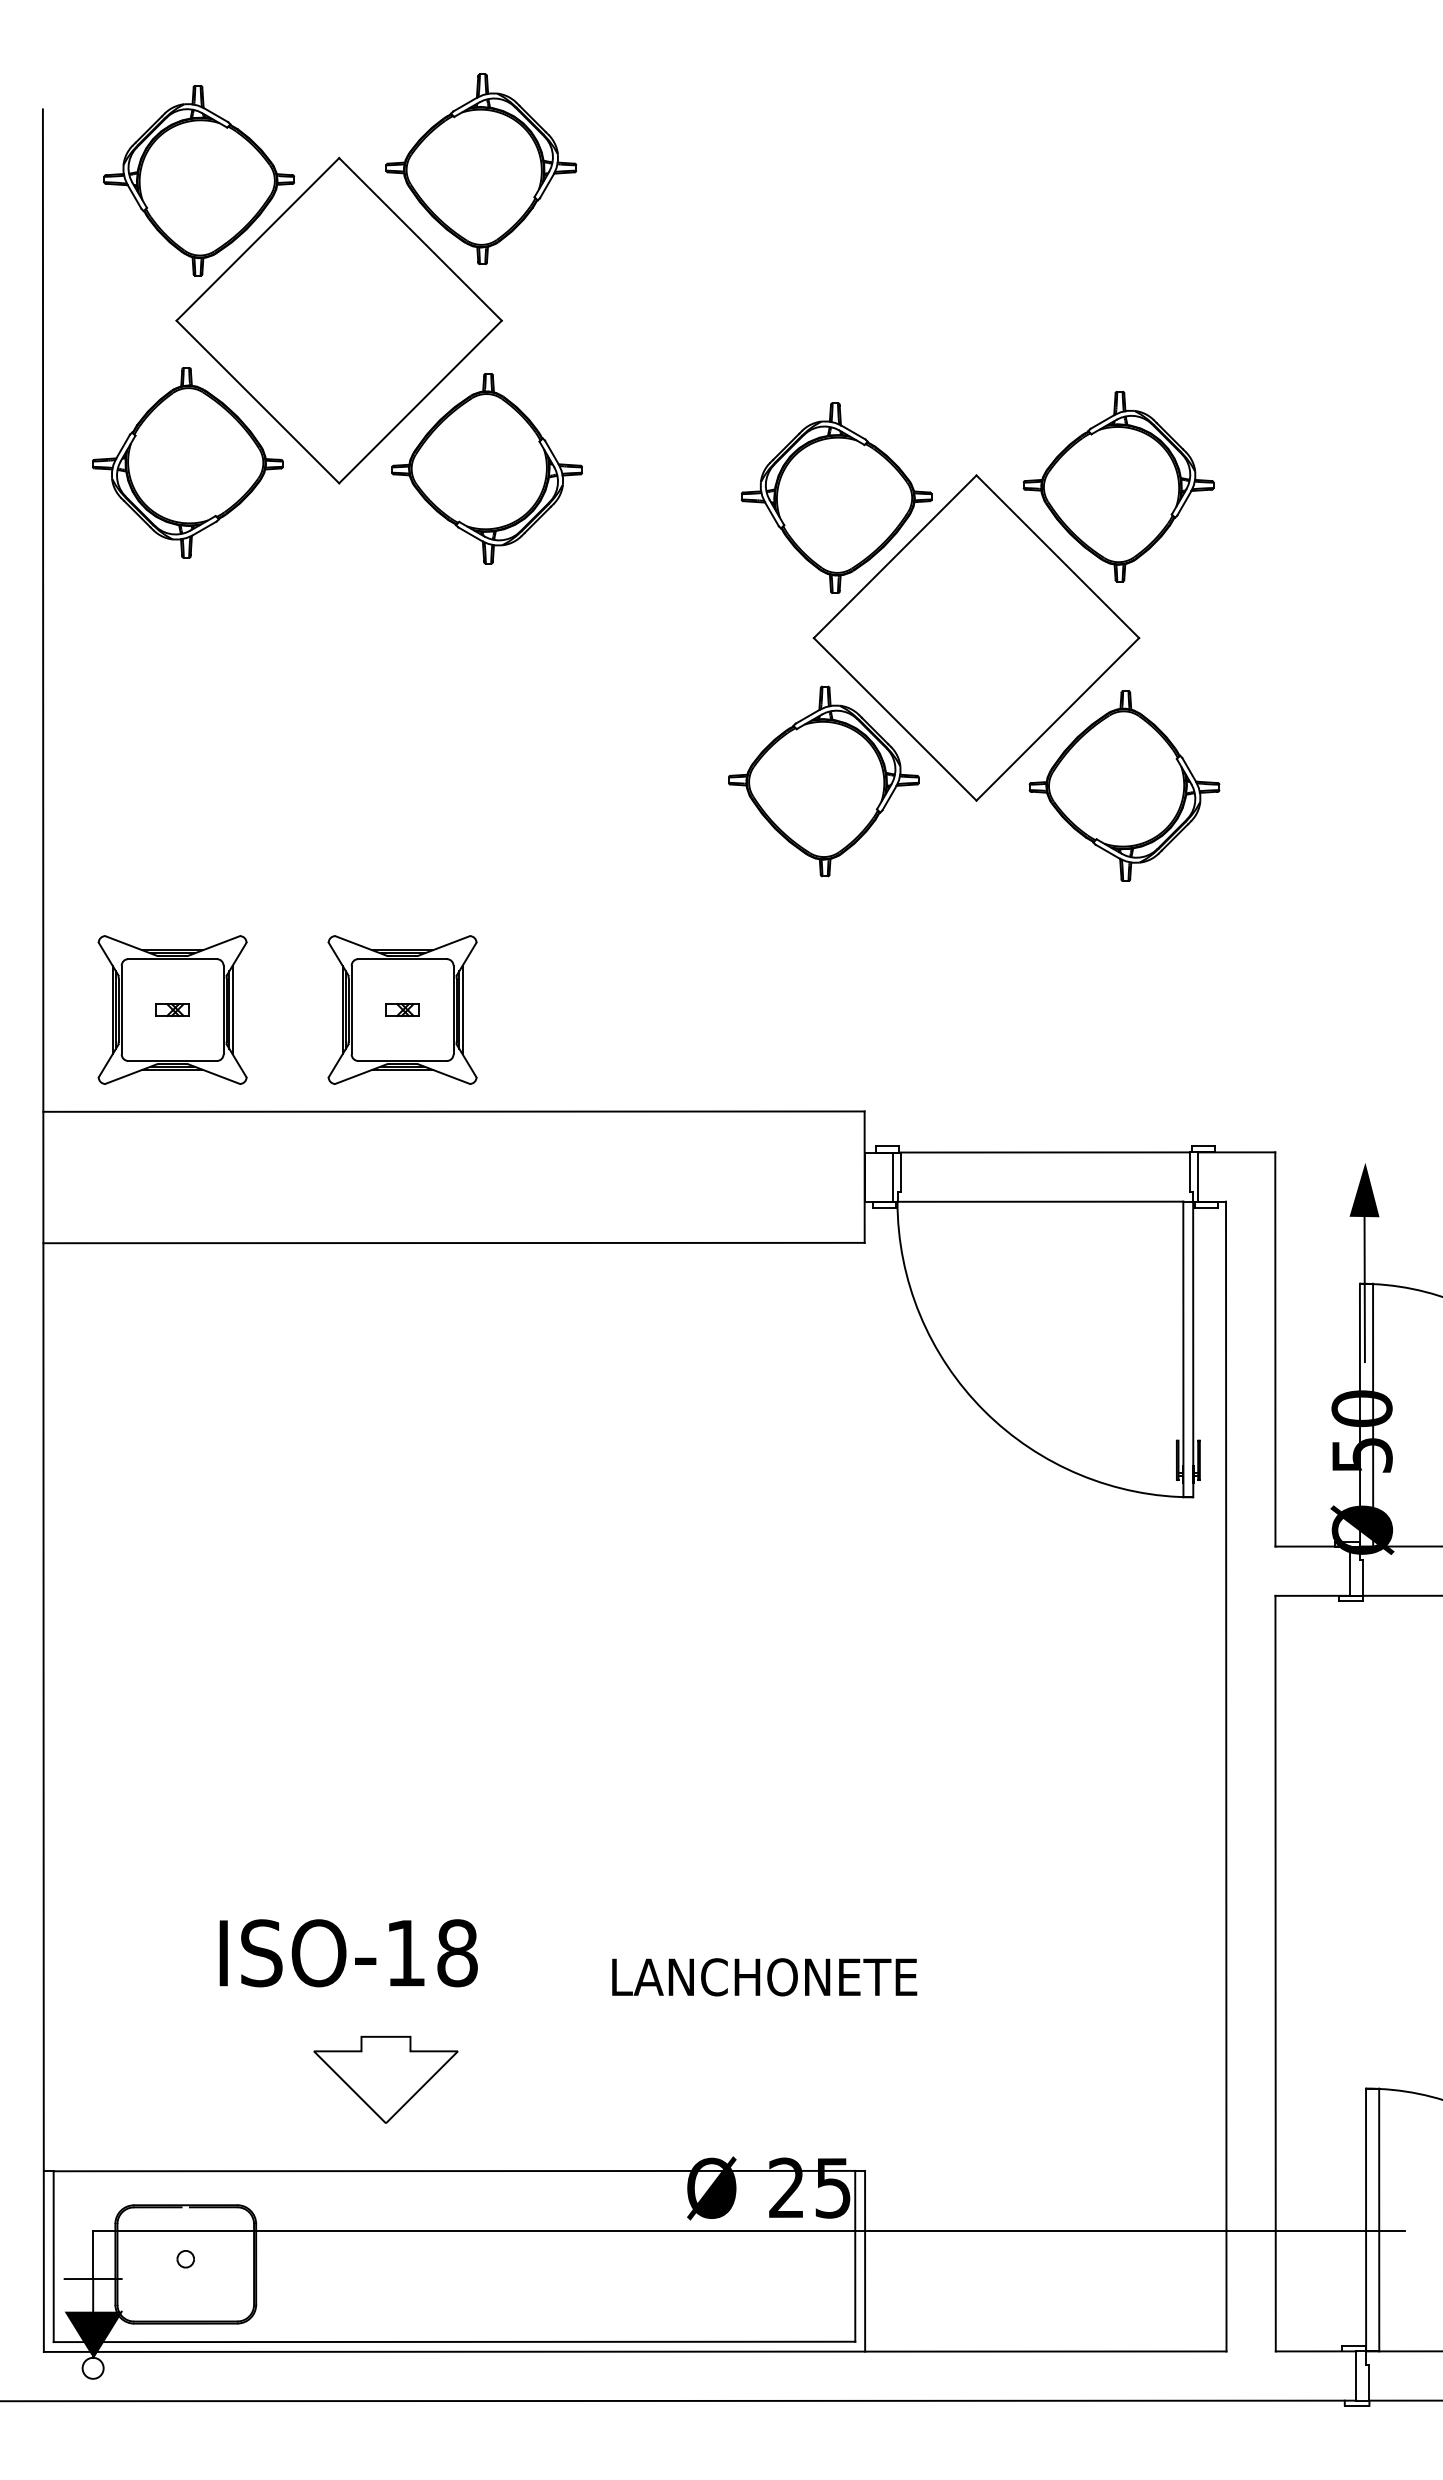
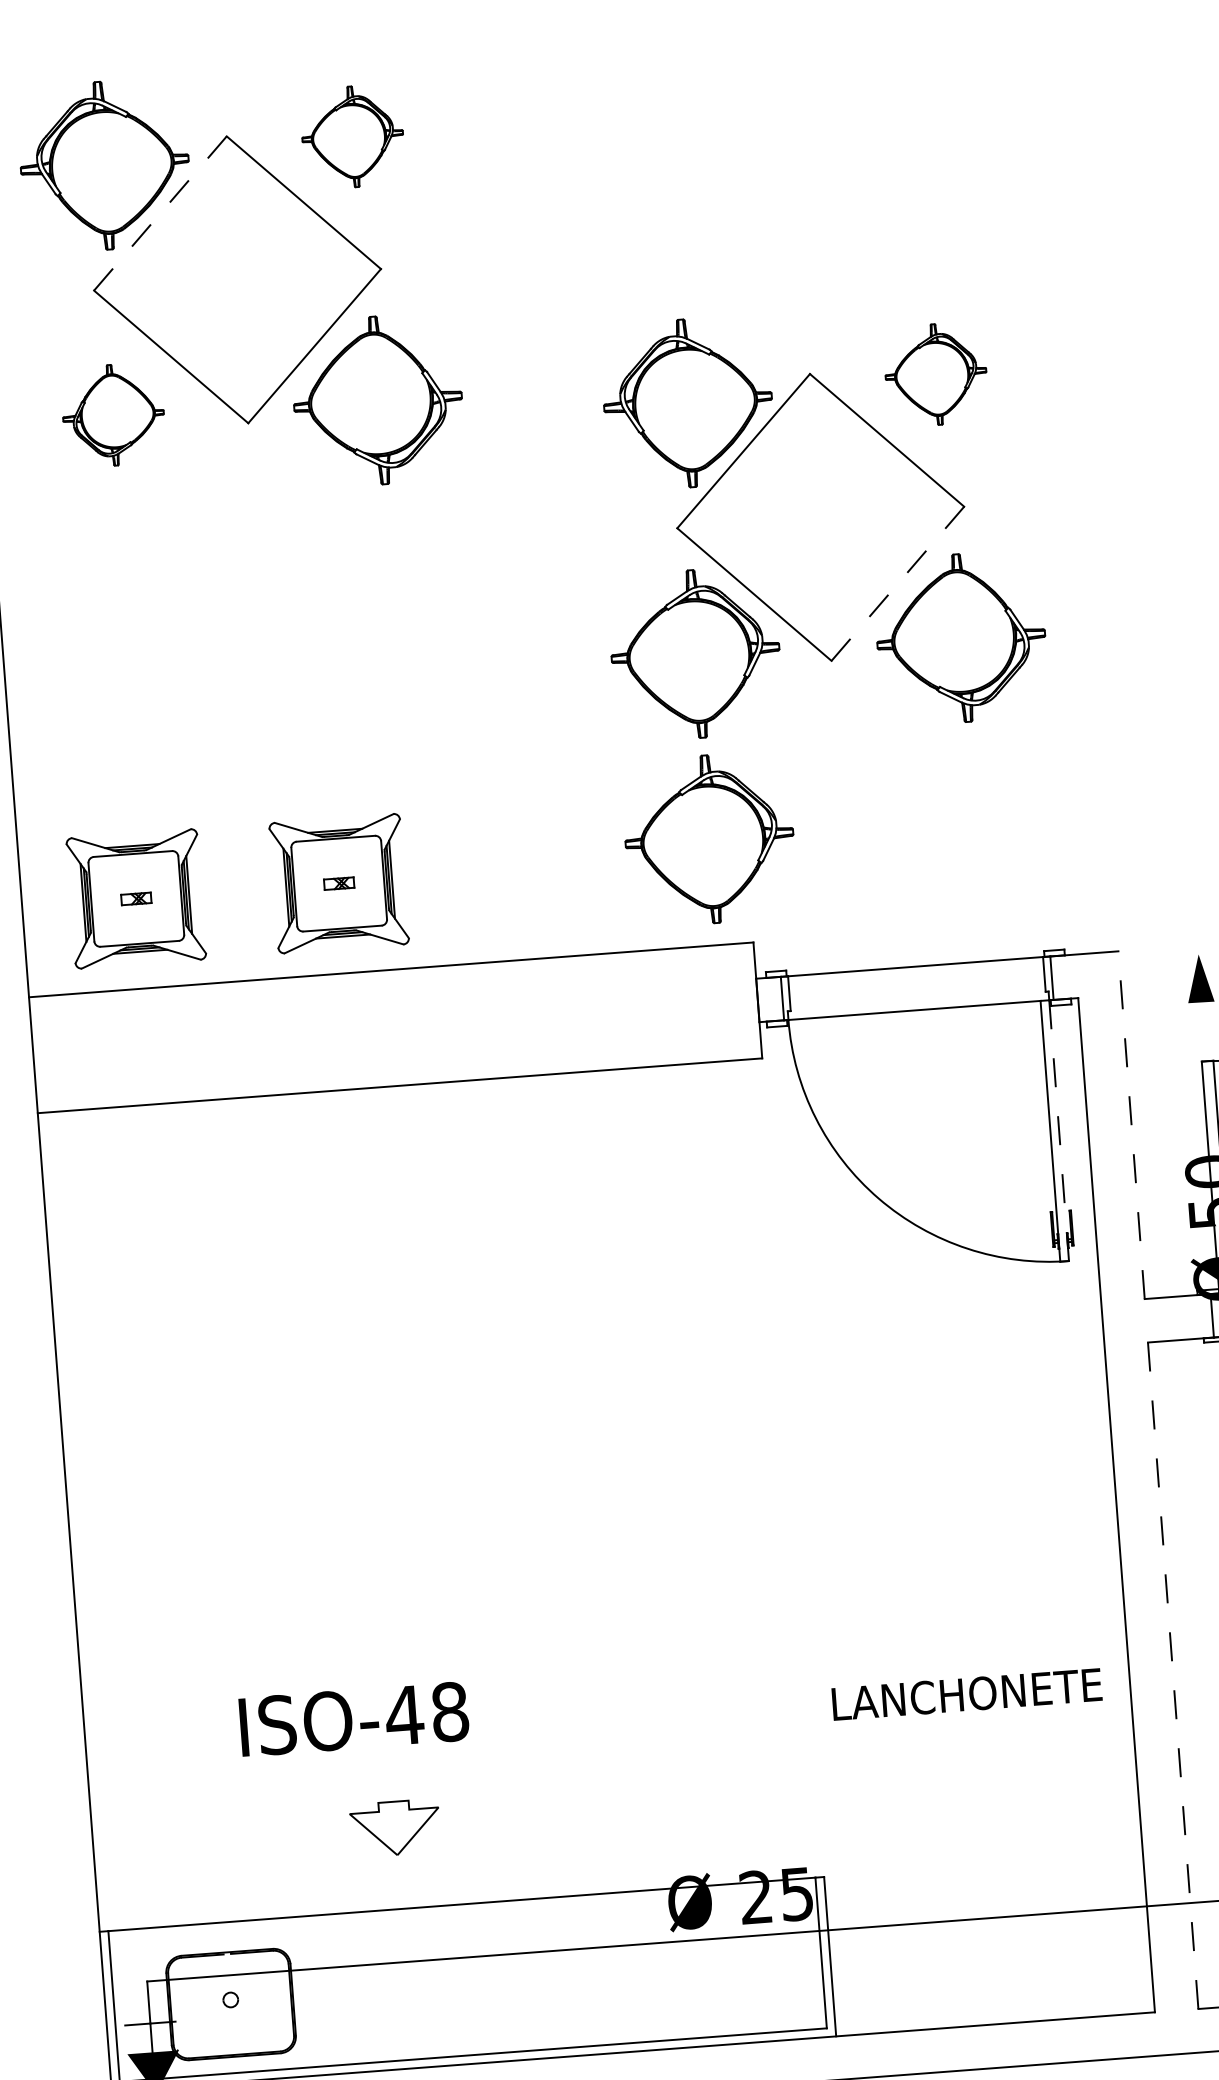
part: (480, 169) -> (352, 137), size x0.6
line: (257, 239) -> (160, 213), solid -> dashed
part: (187, 462) -> (113, 414), size x0.6
part: (1118, 486) -> (935, 374), size x0.6
line: (1057, 719) -> (897, 583), solid -> dashed
part: (823, 991) -> (709, 839), added
line: (1364, 1289) -> (1206, 1066), removed
line: (1275, 1348) -> (1131, 1124), solid -> dashed
line: (1193, 1349) -> (1059, 1130), solid -> dashed
text: (405, 1953) -> (404, 1715), ISO-18 -> ISO-48
line: (1275, 1973) -> (1173, 1675), solid -> dashed
text: (764, 1977) -> (966, 1694), moved
part: (385, 2079) -> (395, 1828), size x0.7

